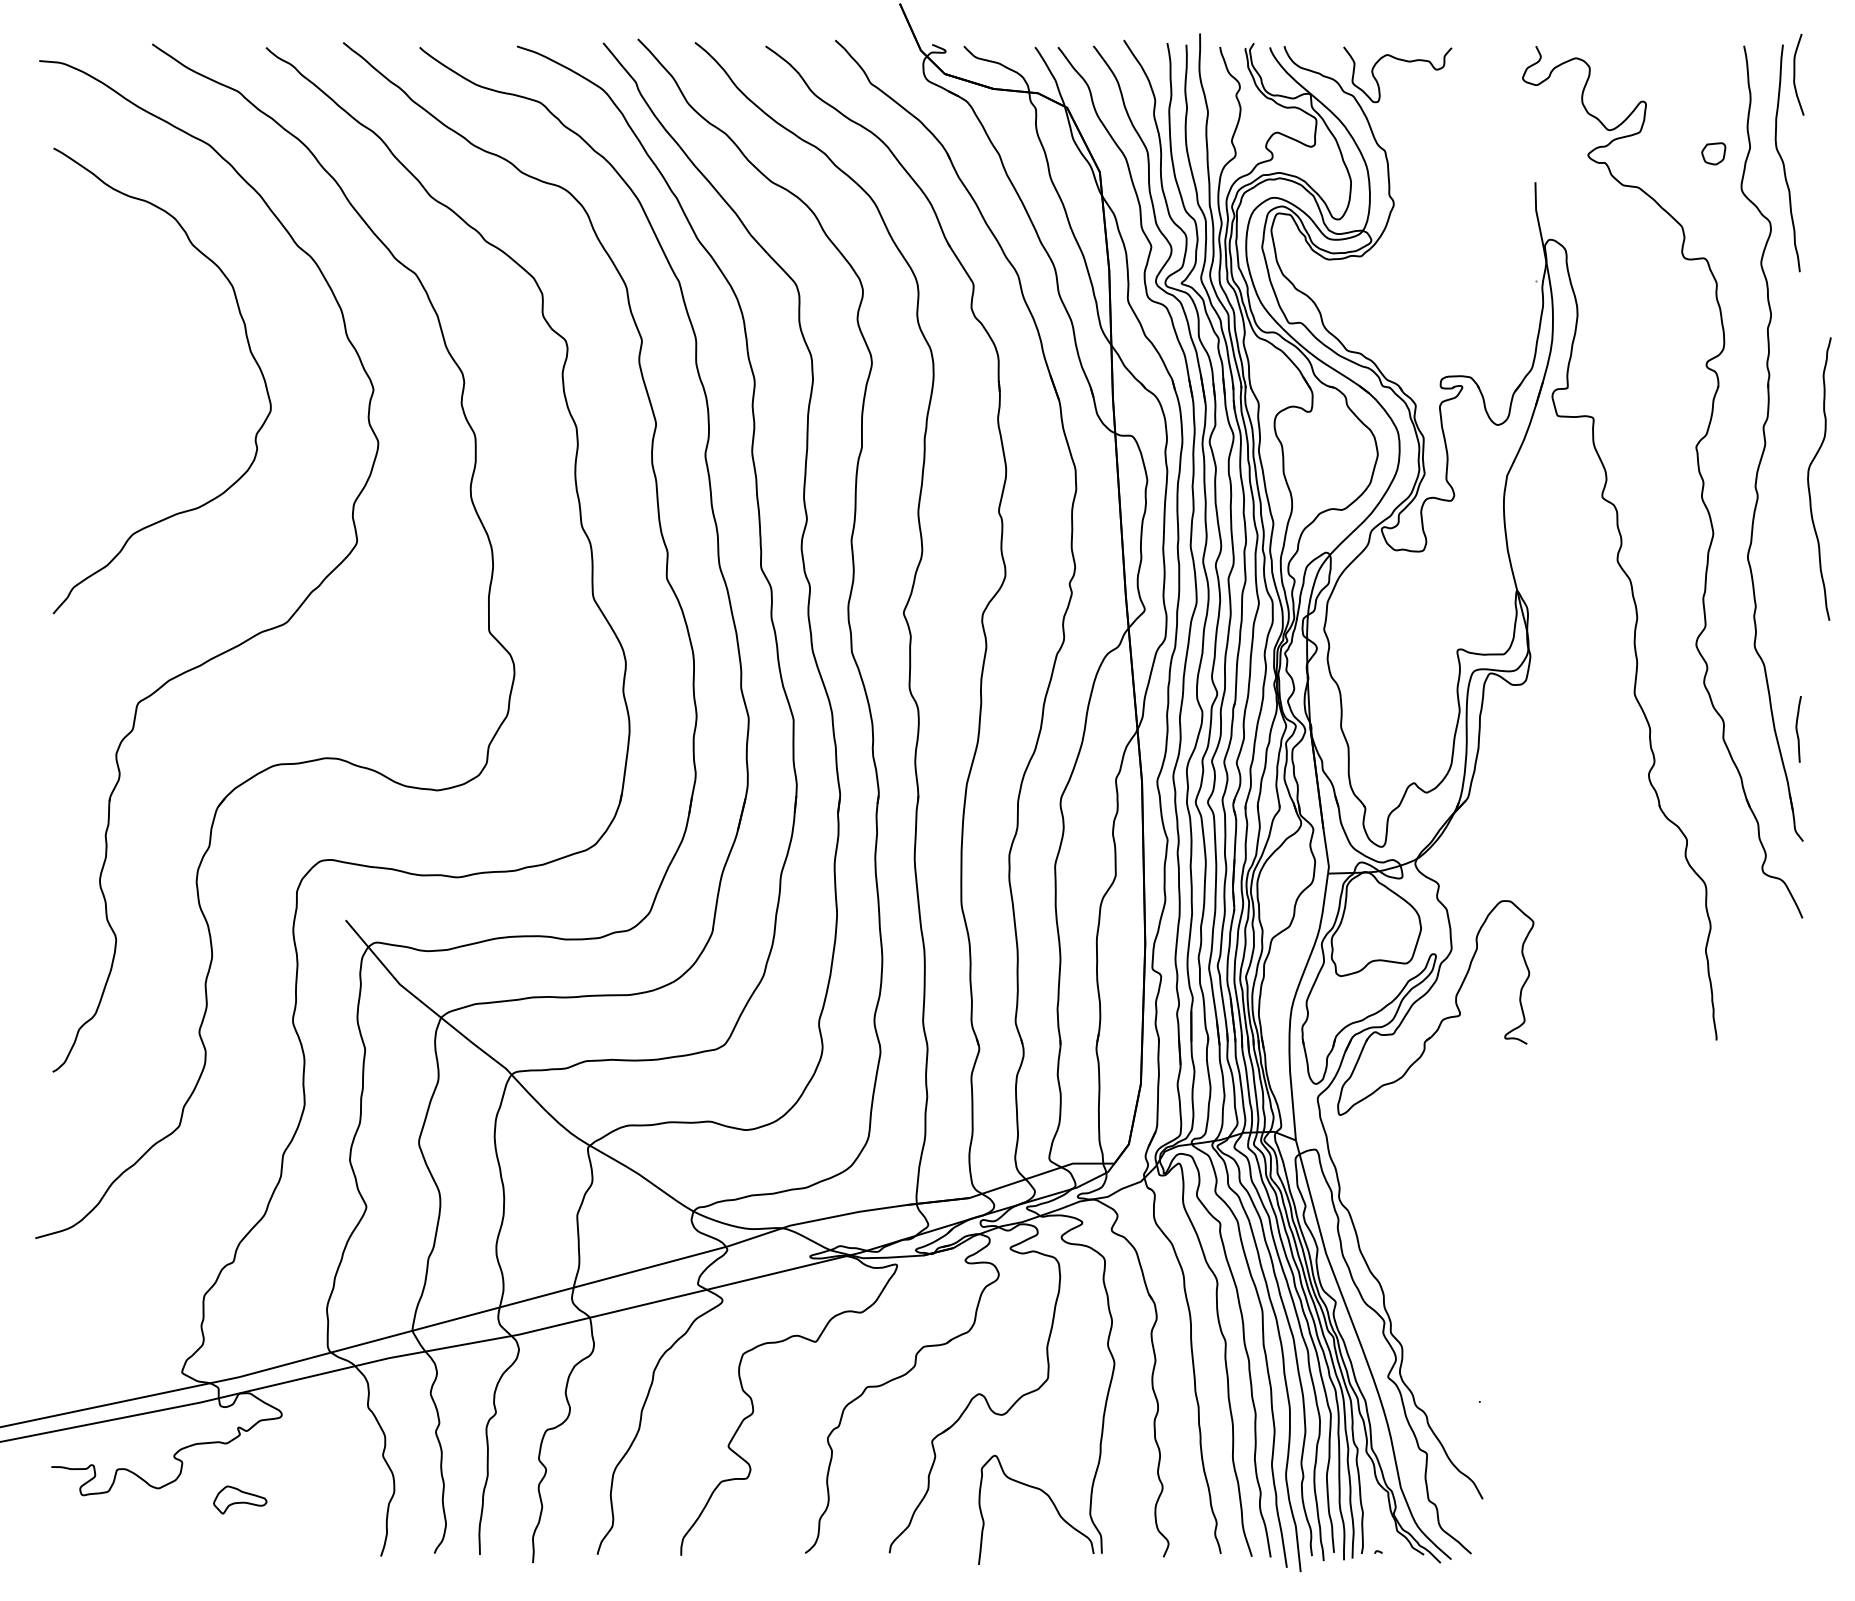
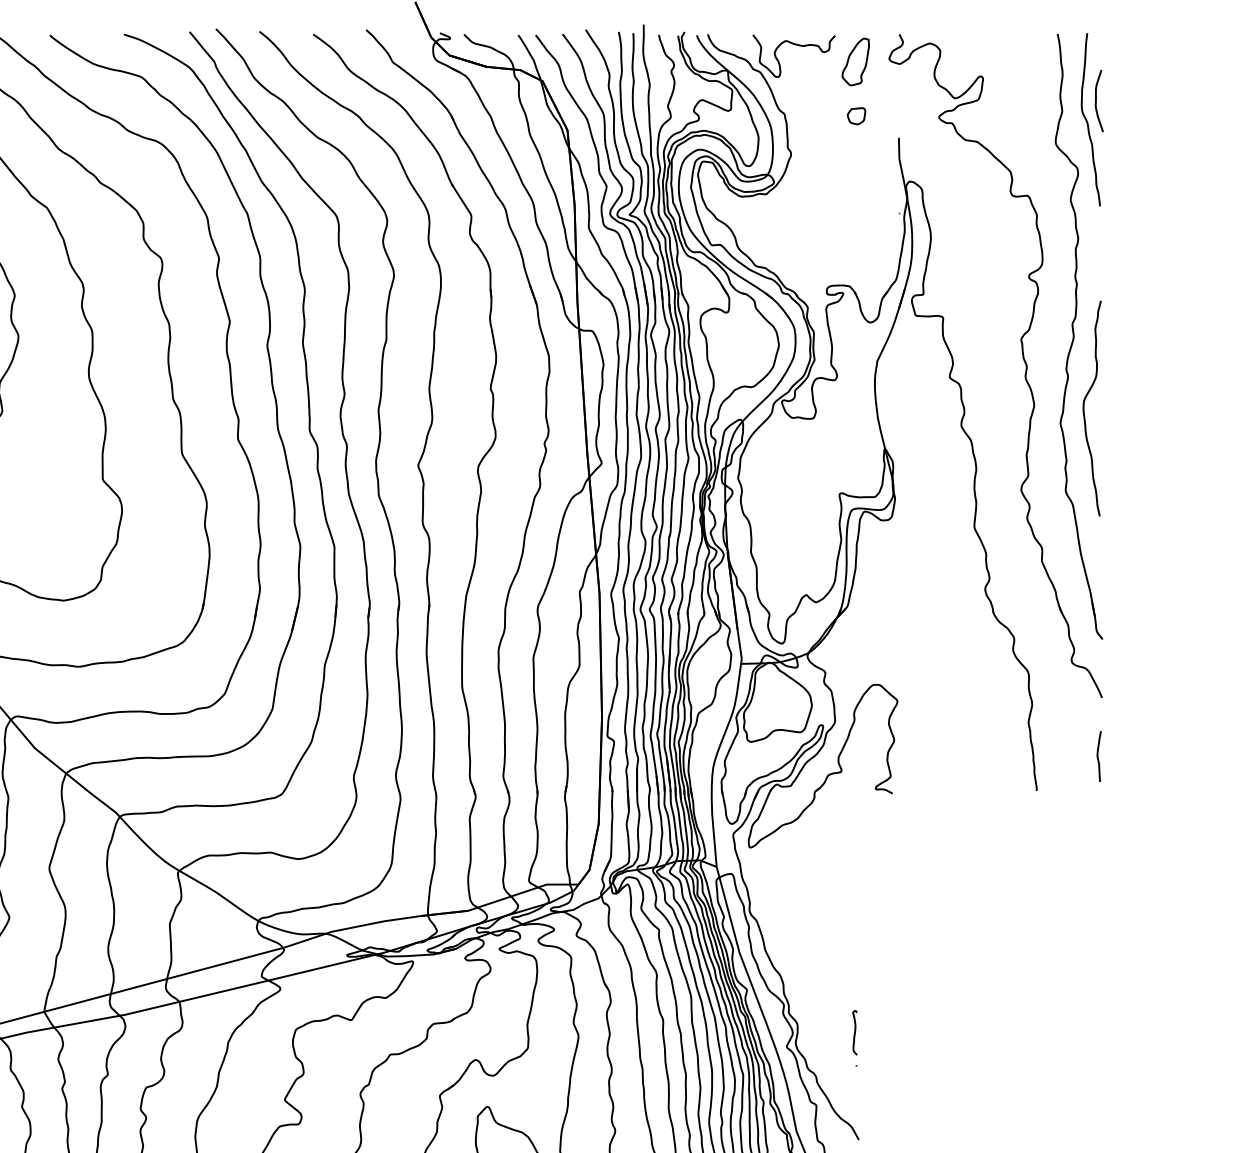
curve: (1795, 74) -> (1096, 100), moved
part: (1478, 82) -> (855, 61), added
part: (1713, 153) -> (856, 115), moved
curve: (1809, 476) -> (1084, 406), moved
curve: (1797, 729) -> (1098, 756), moved
curve: (1477, 1358) -> (854, 1032), added

